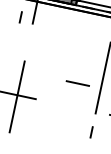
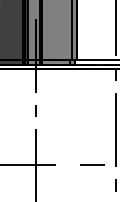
line: (20, 16) -> (35, 110), moved
line: (77, 83) -> (92, 164), moved

